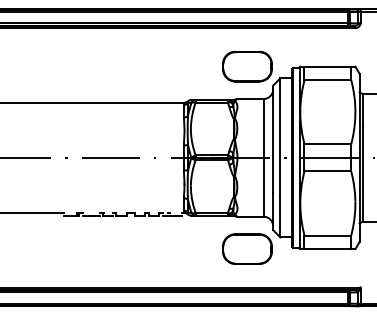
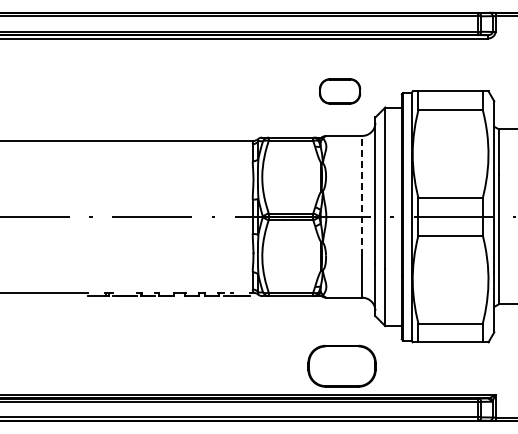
part: (247, 66) -> (339, 91), size x0.6
line: (263, 142) -> (362, 195), solid -> dashed
part: (247, 248) -> (341, 365), moved

